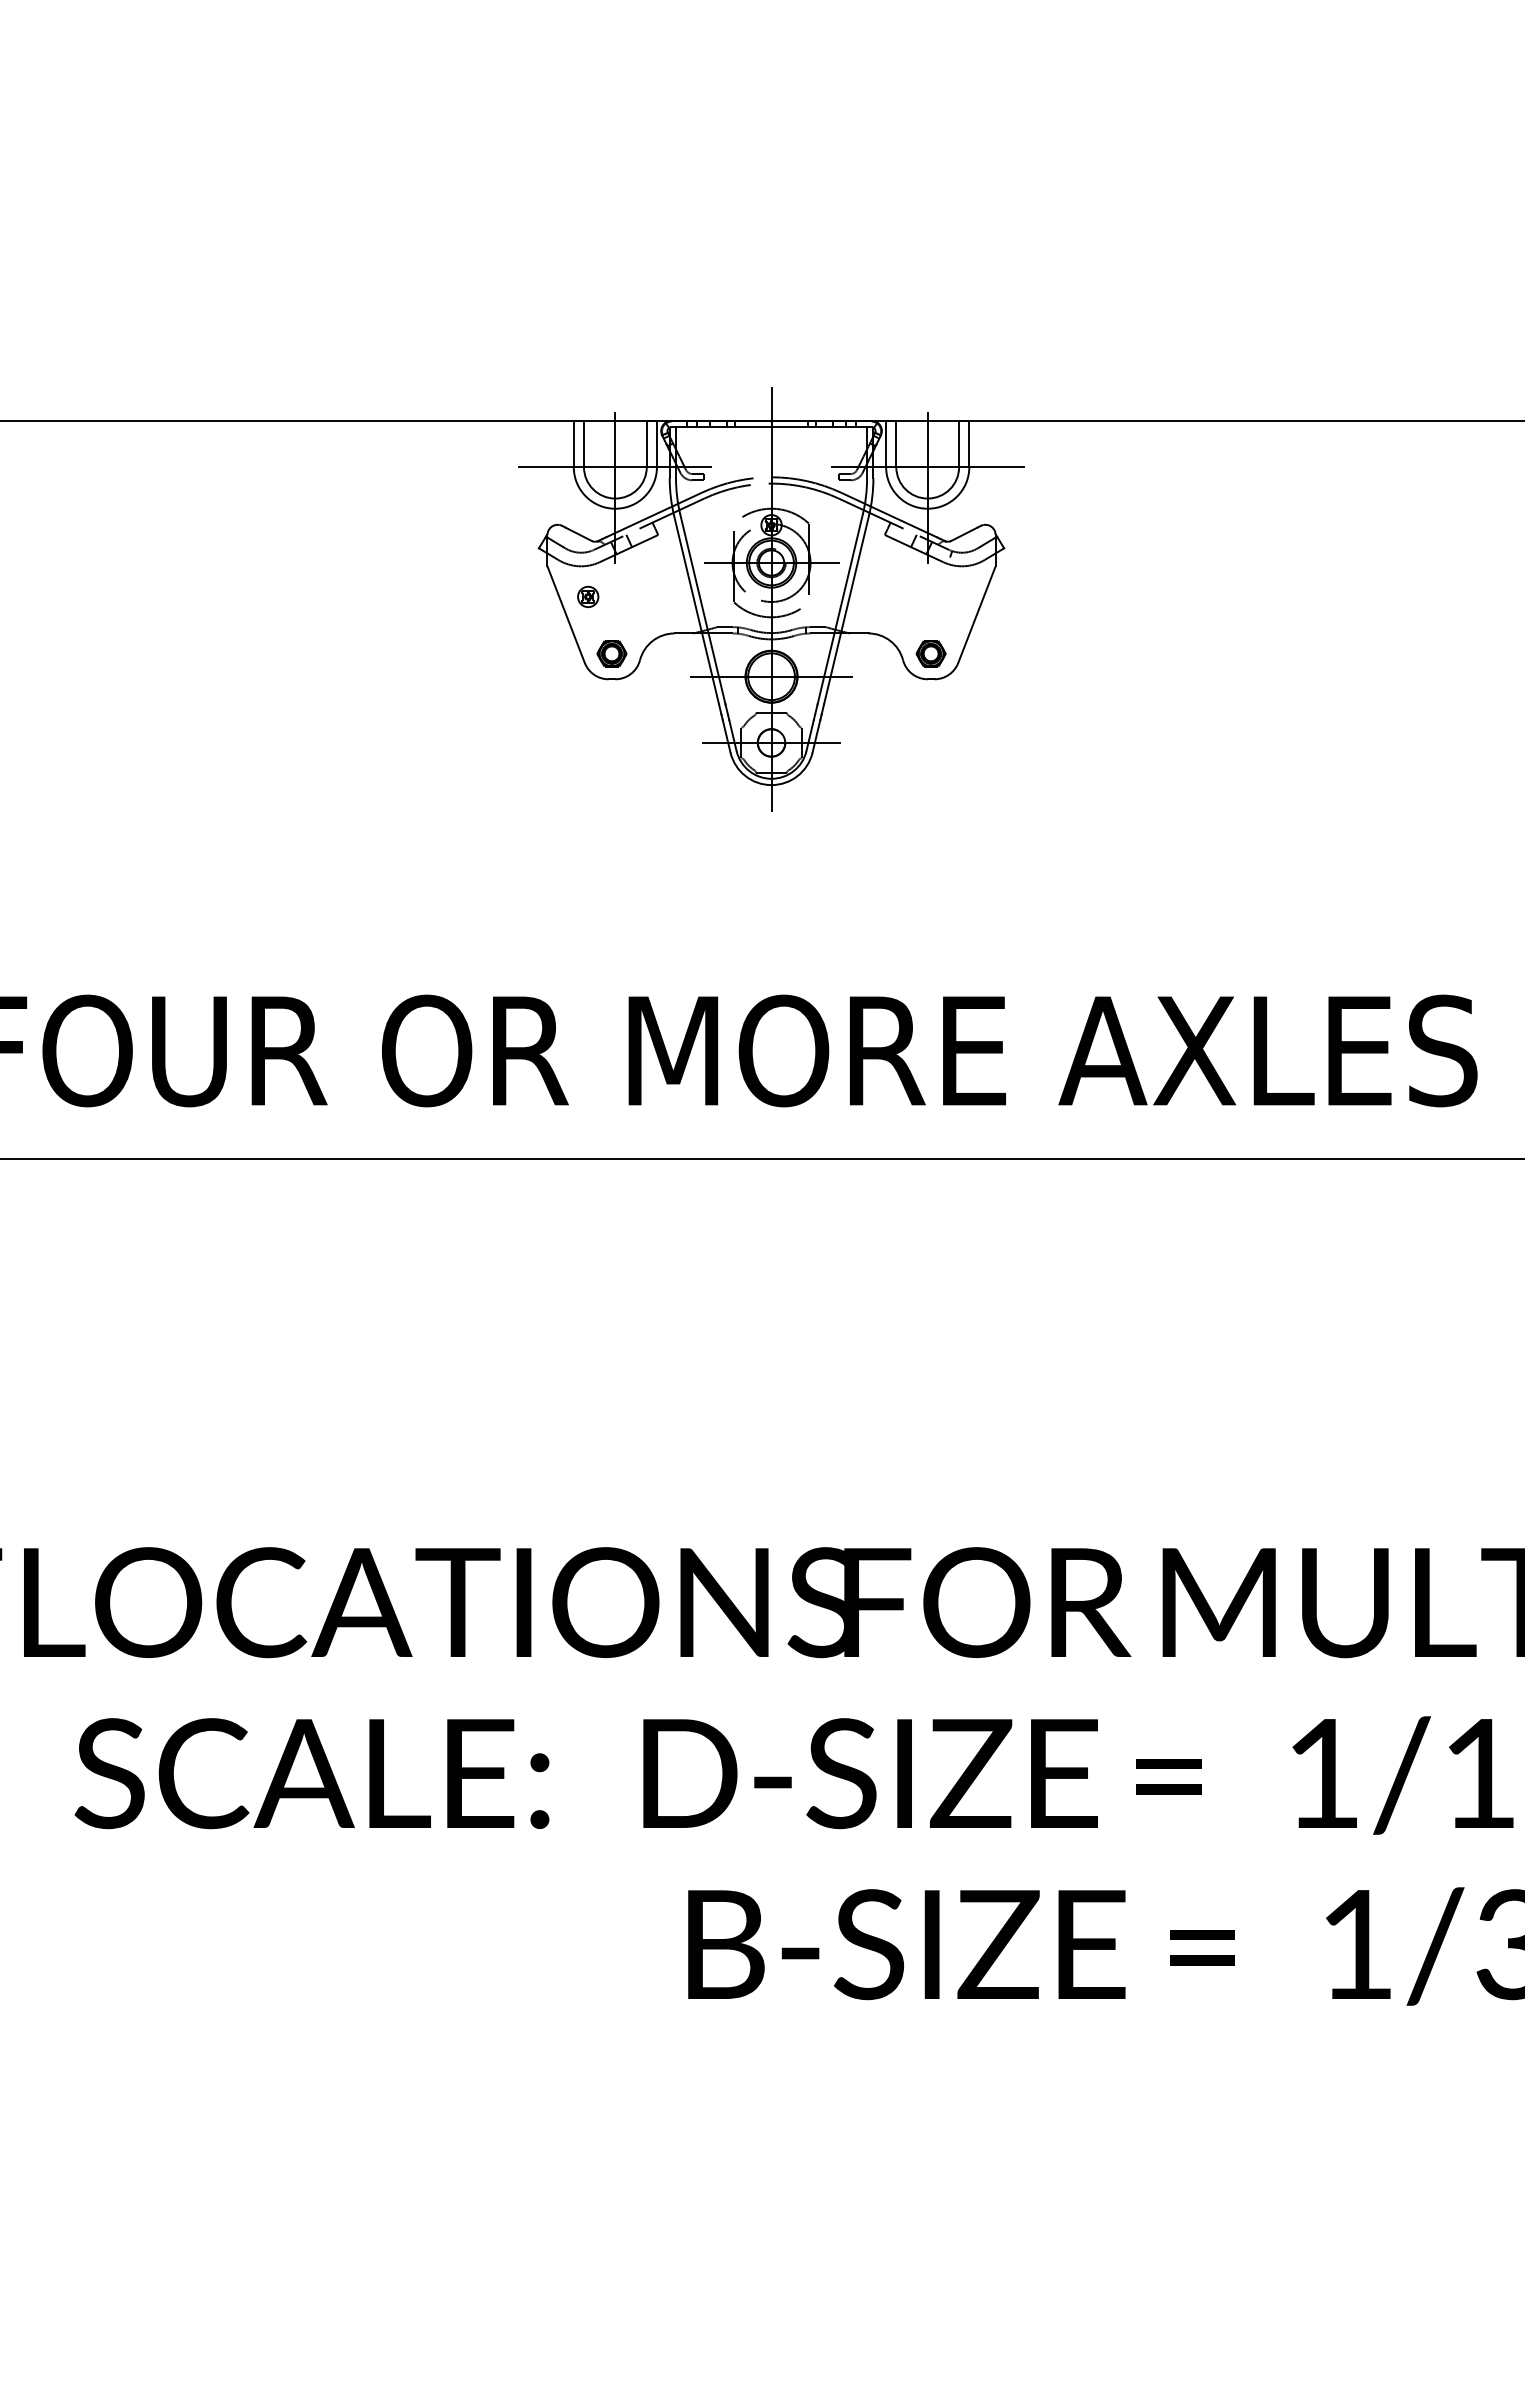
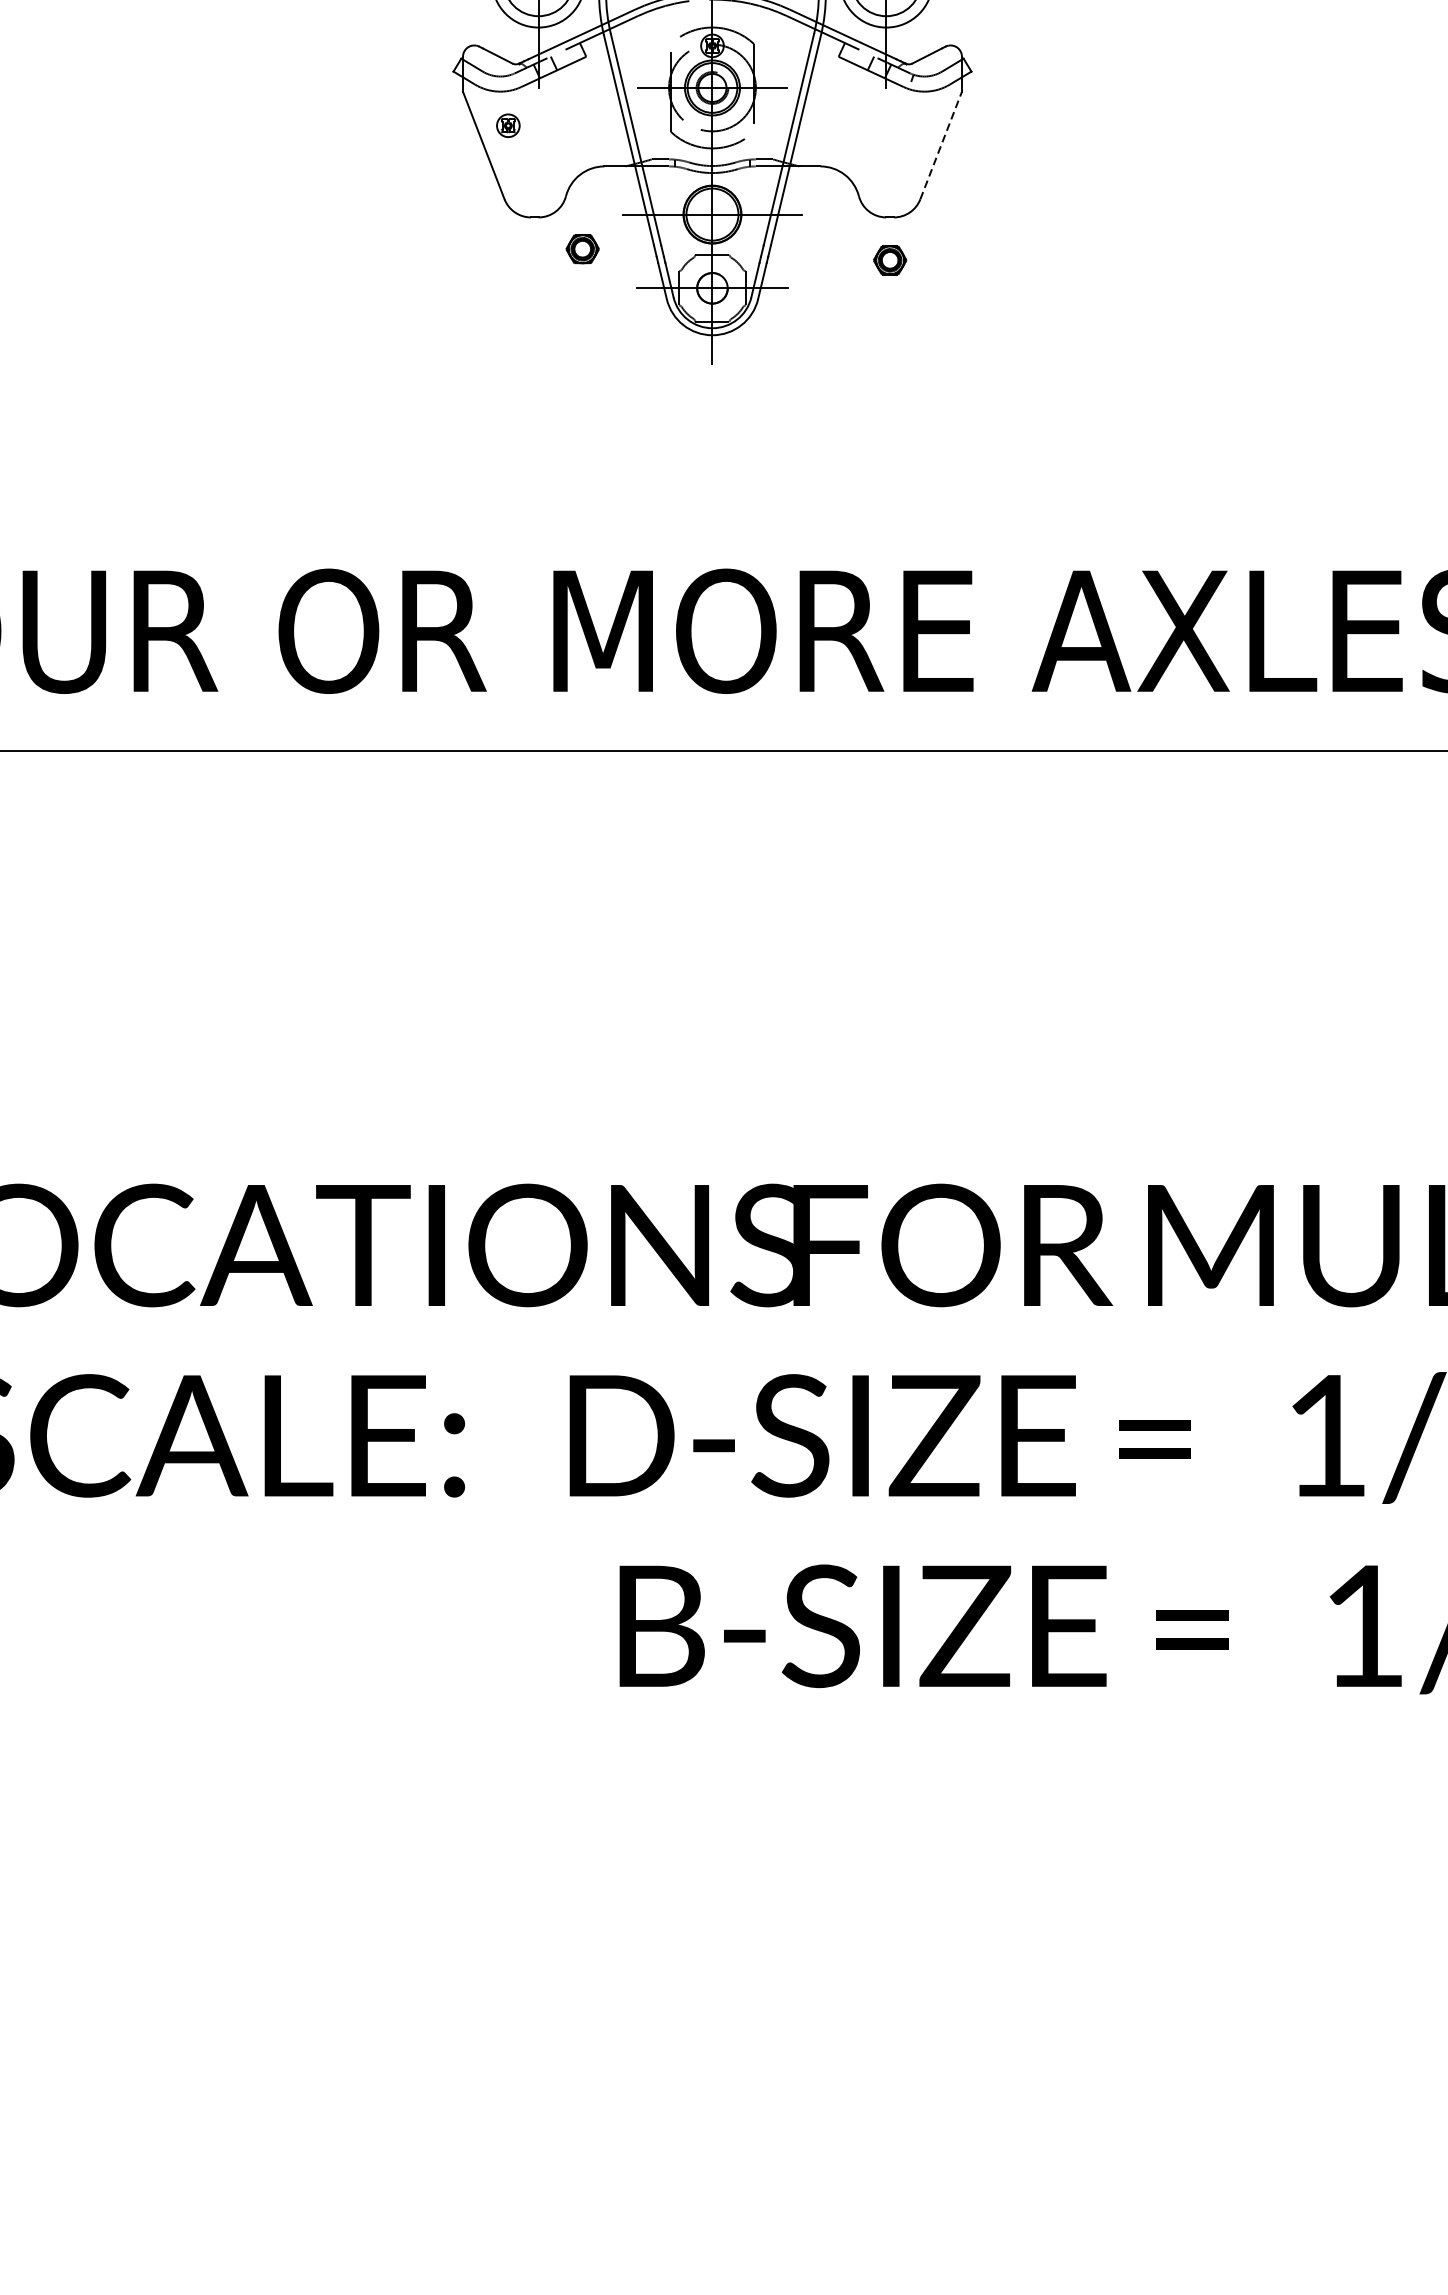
line: (976, 614) -> (940, 145), solid -> dashed
part: (611, 653) -> (582, 248), moved
part: (930, 653) -> (889, 259), moved

